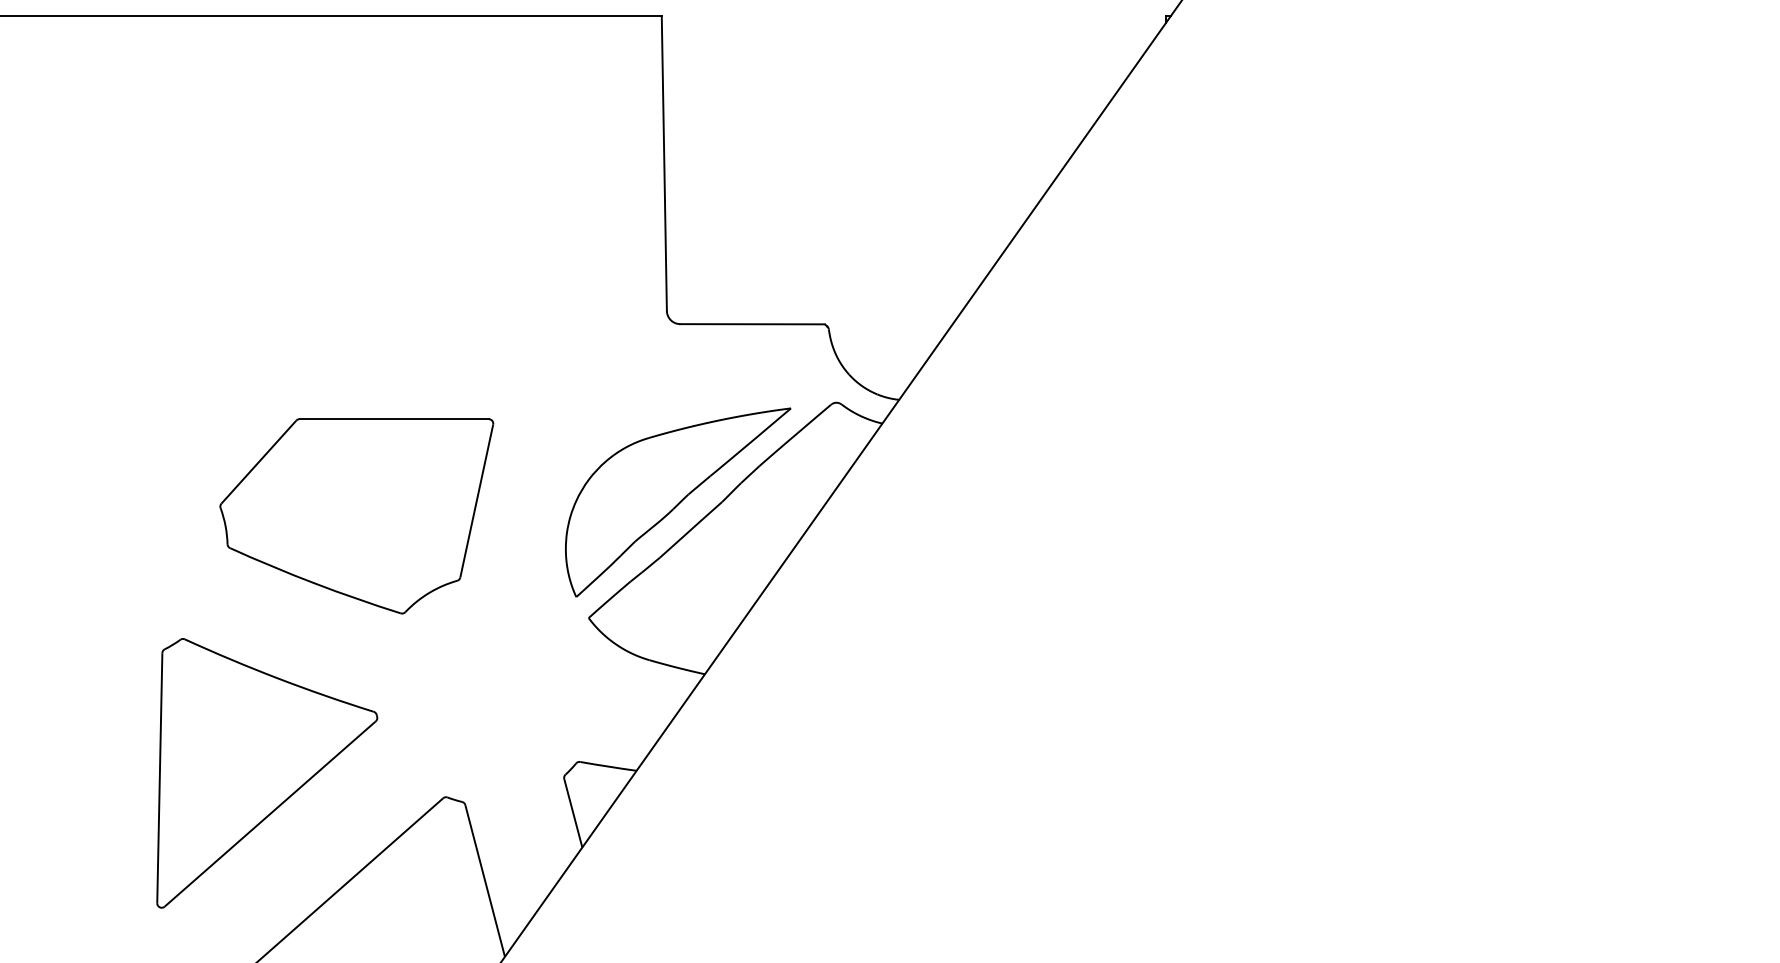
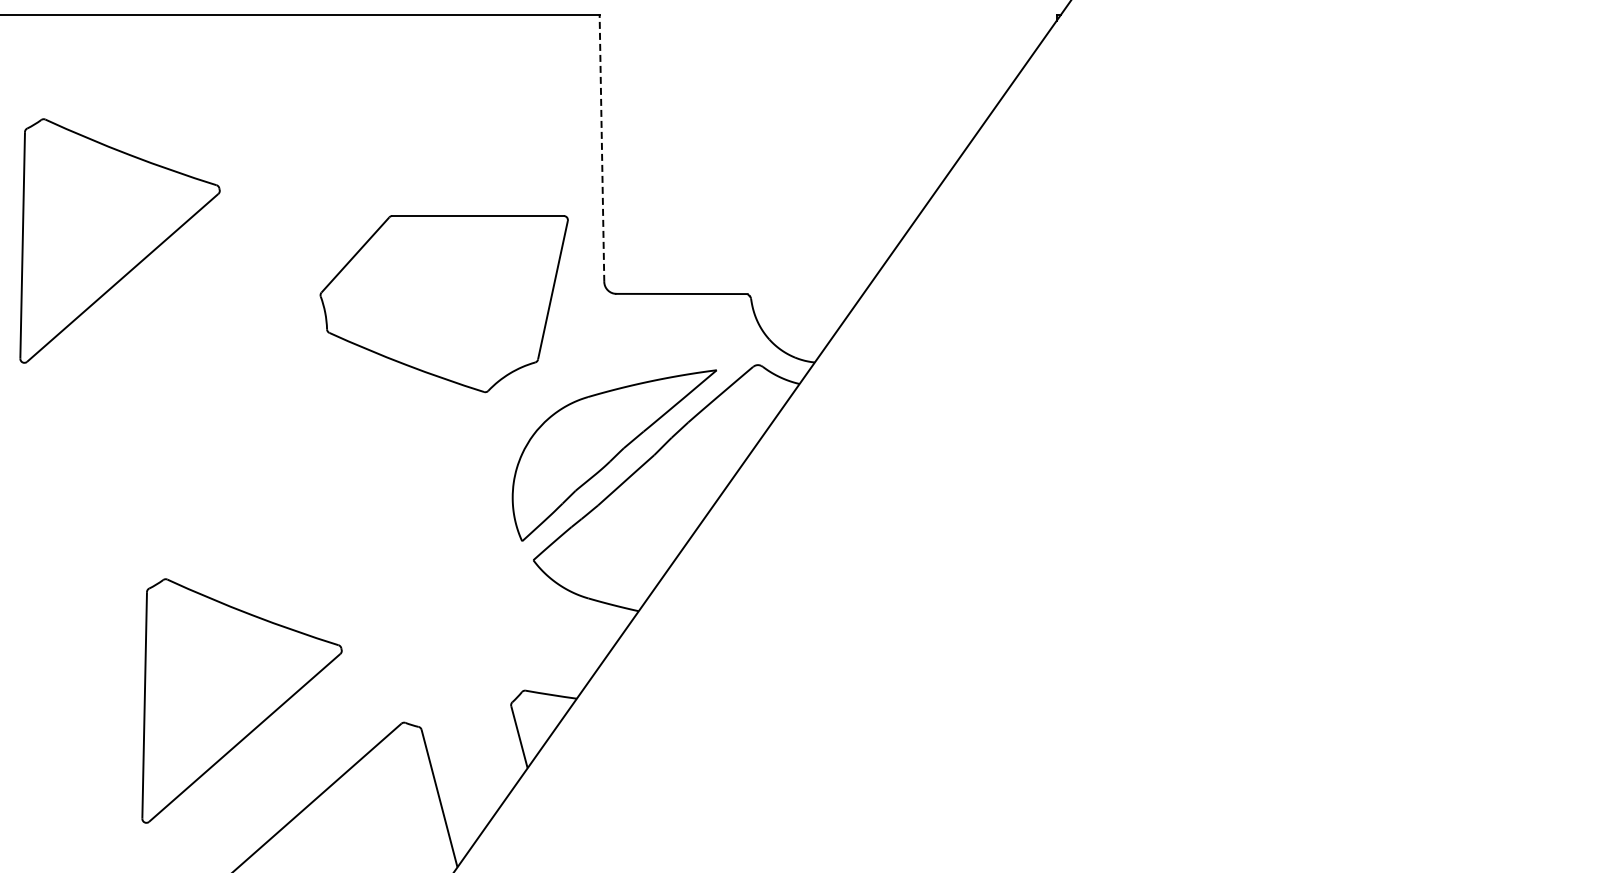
line: (663, 163) -> (601, 148), solid -> dashed
part: (132, 265) -> (119, 240), added
part: (356, 516) -> (443, 304), moved

